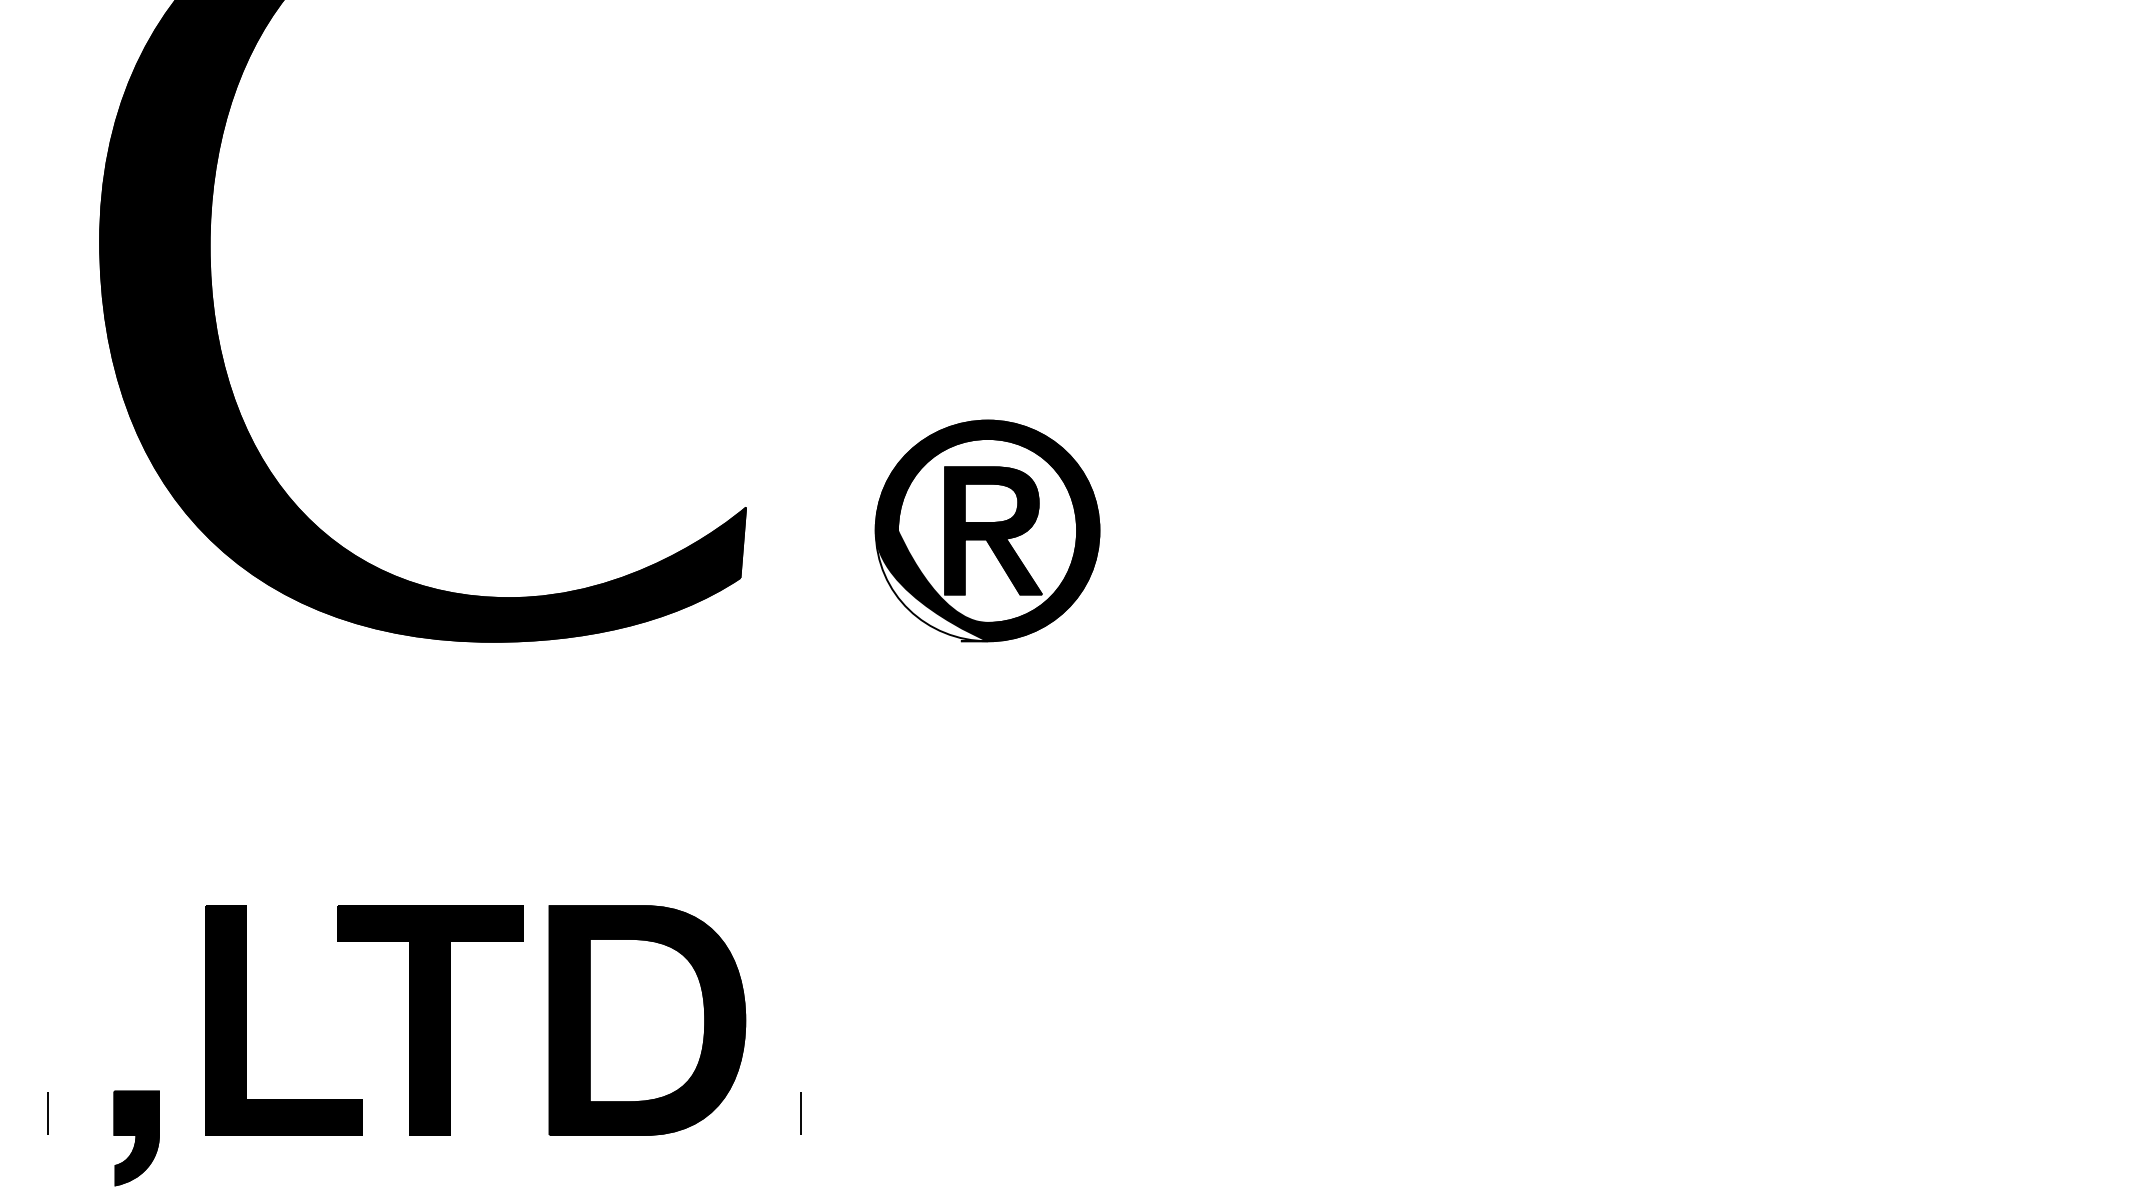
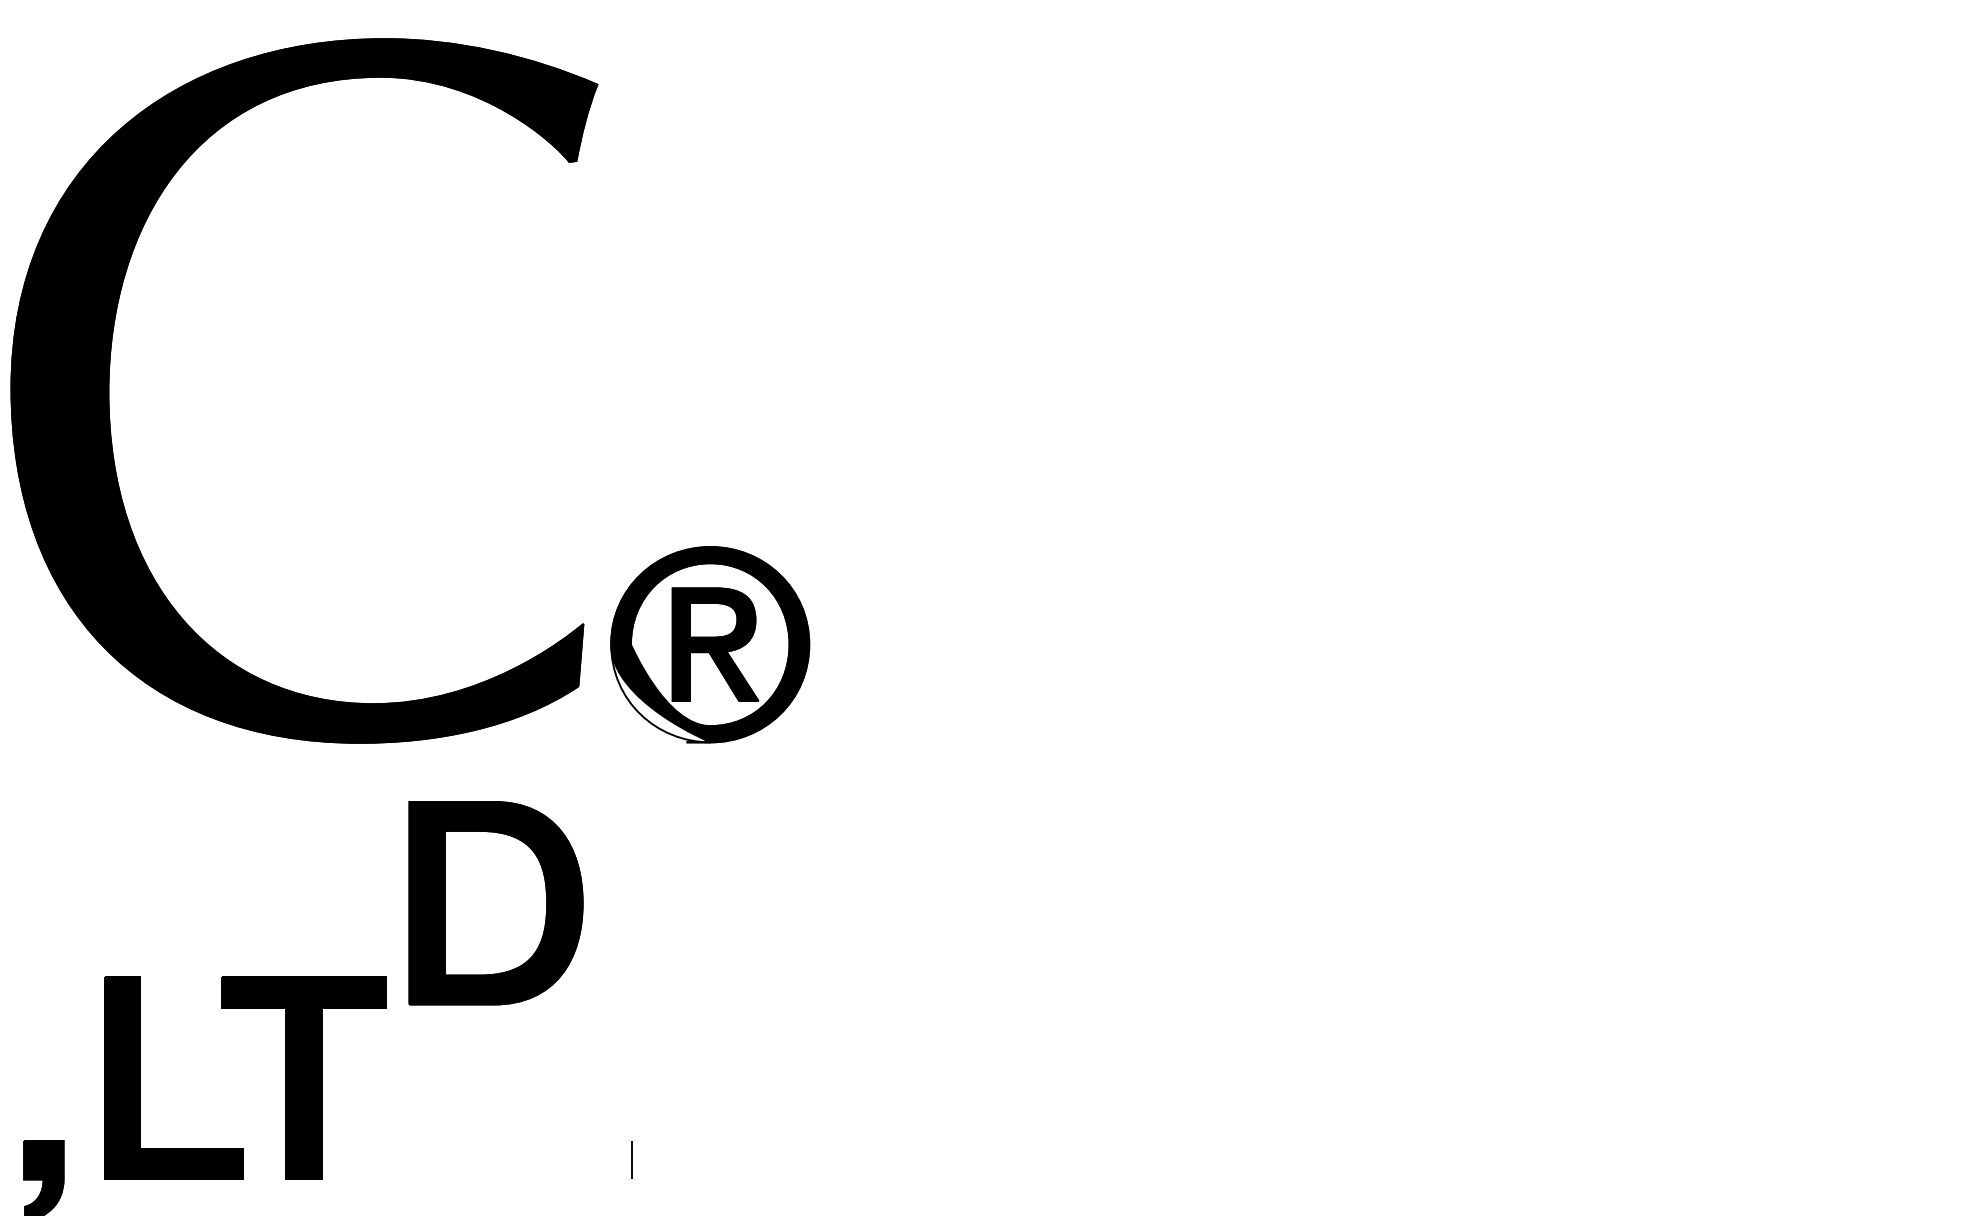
part: (987, 530) -> (710, 644), moved
part: (646, 1020) -> (495, 903), moved

